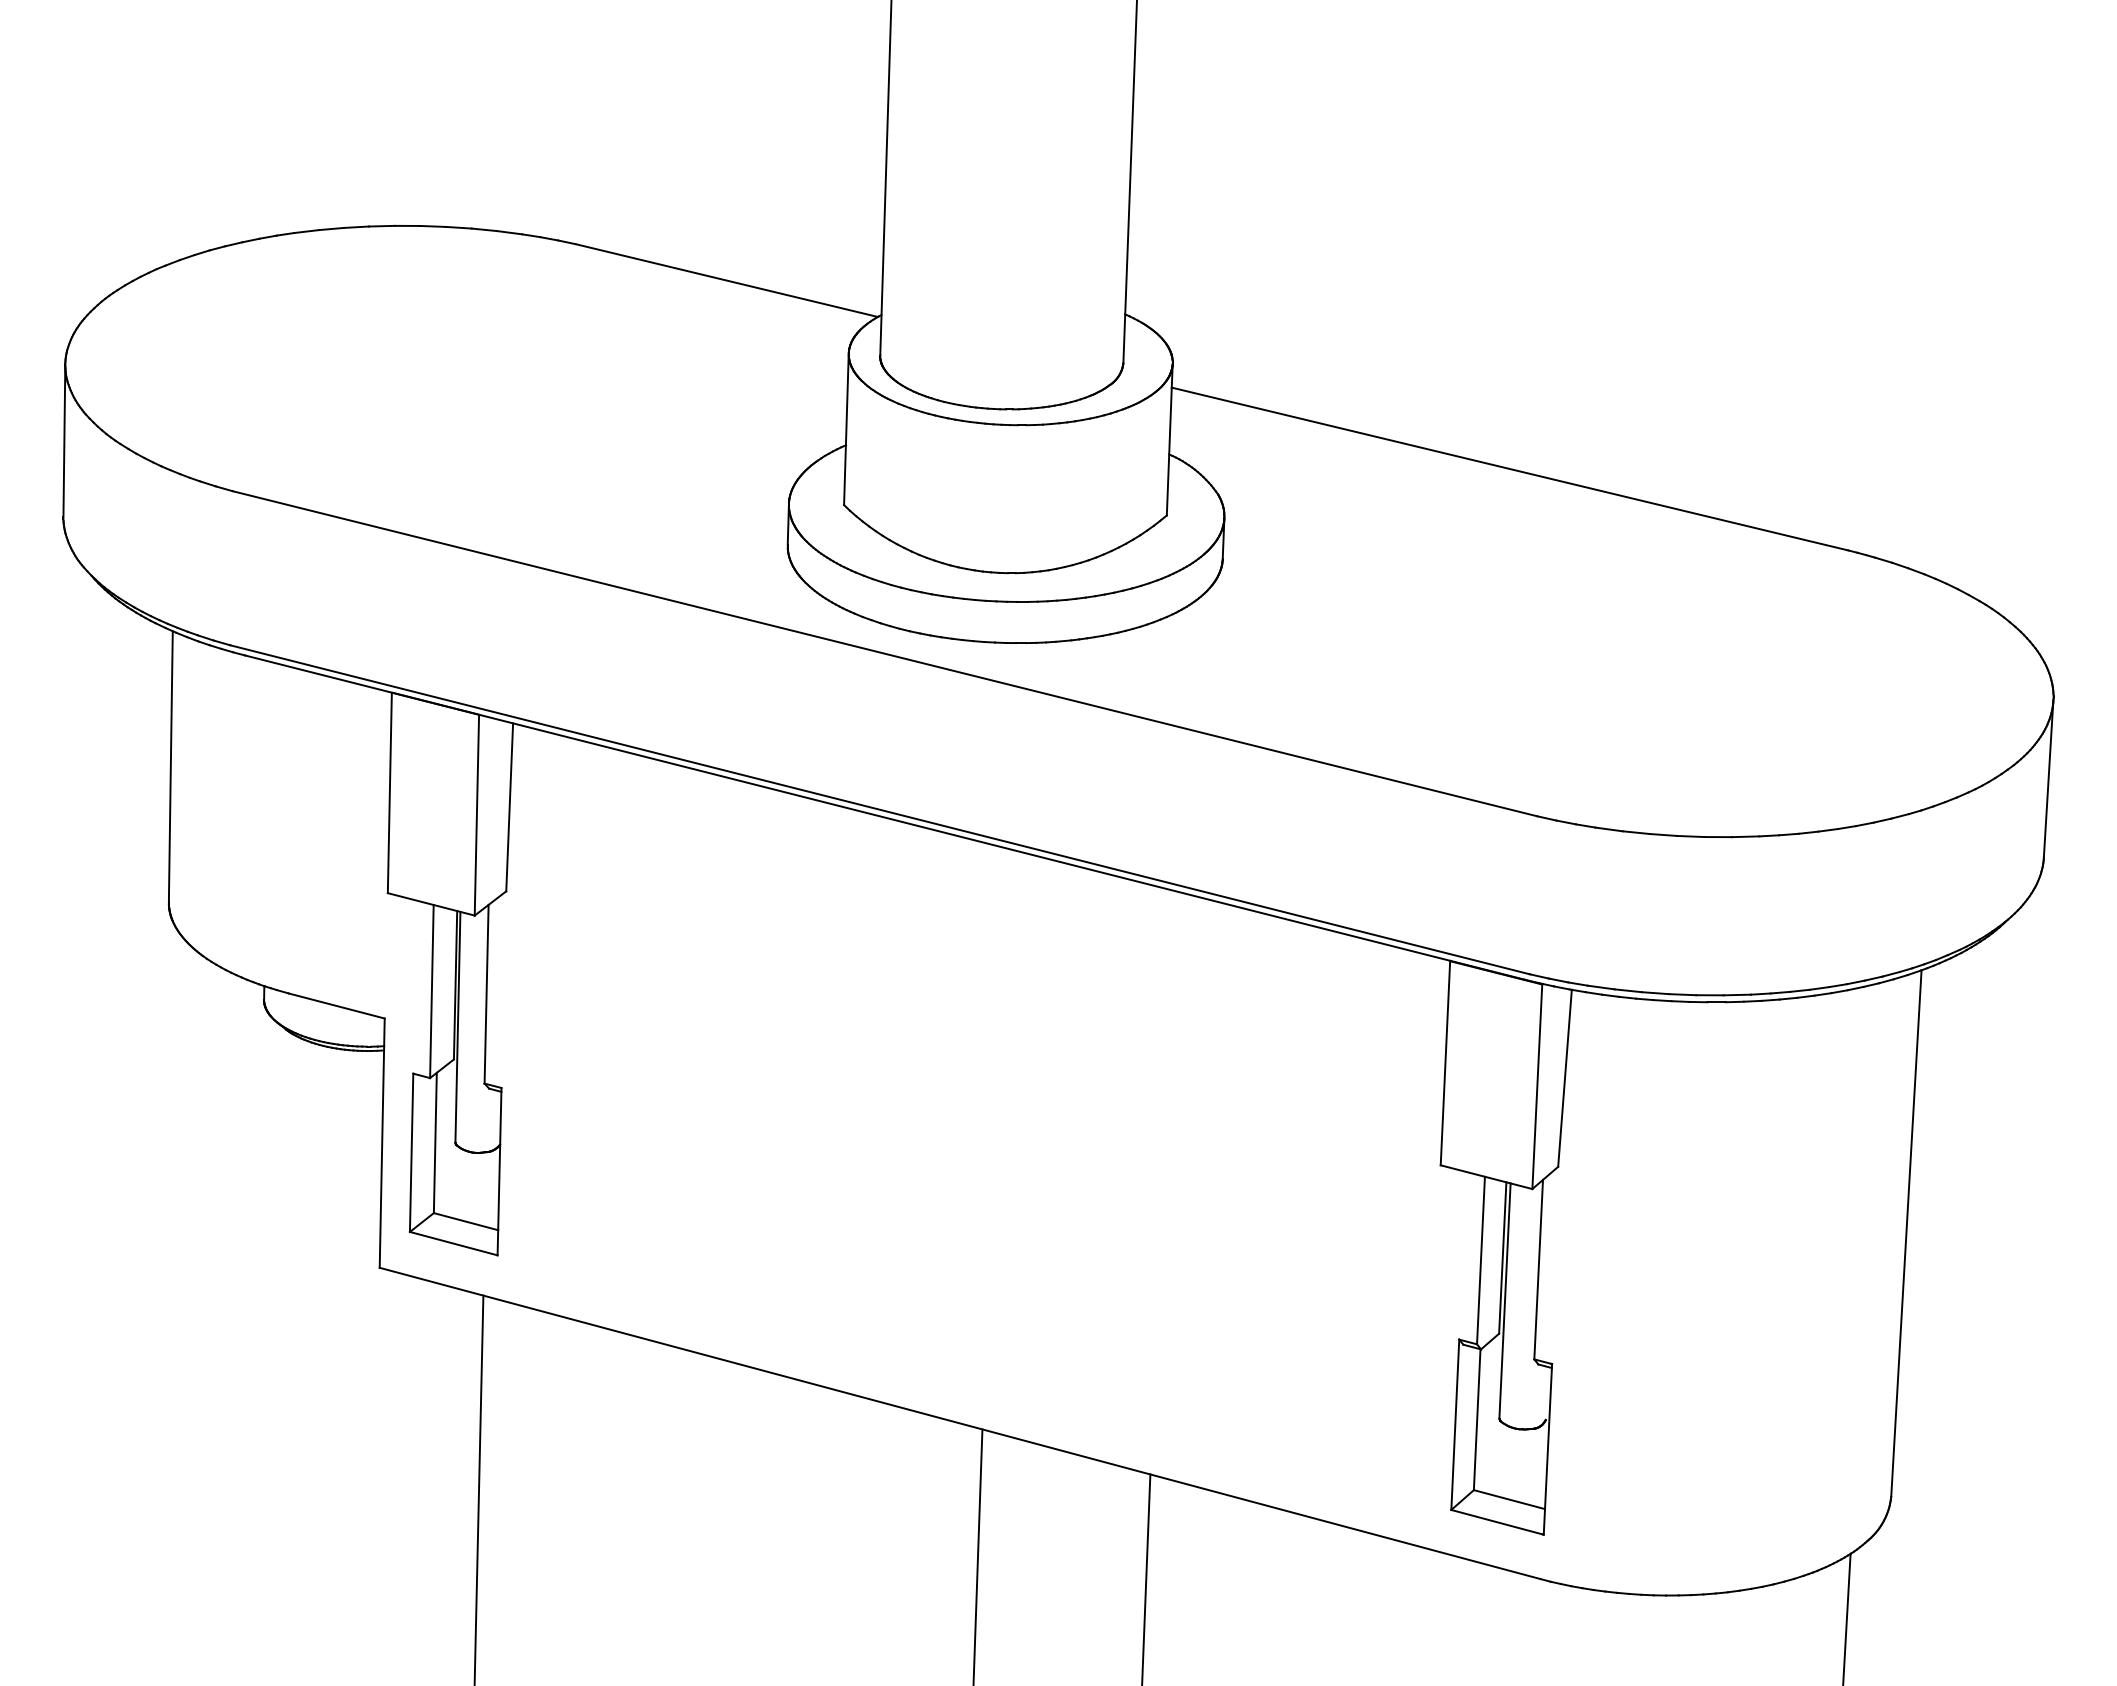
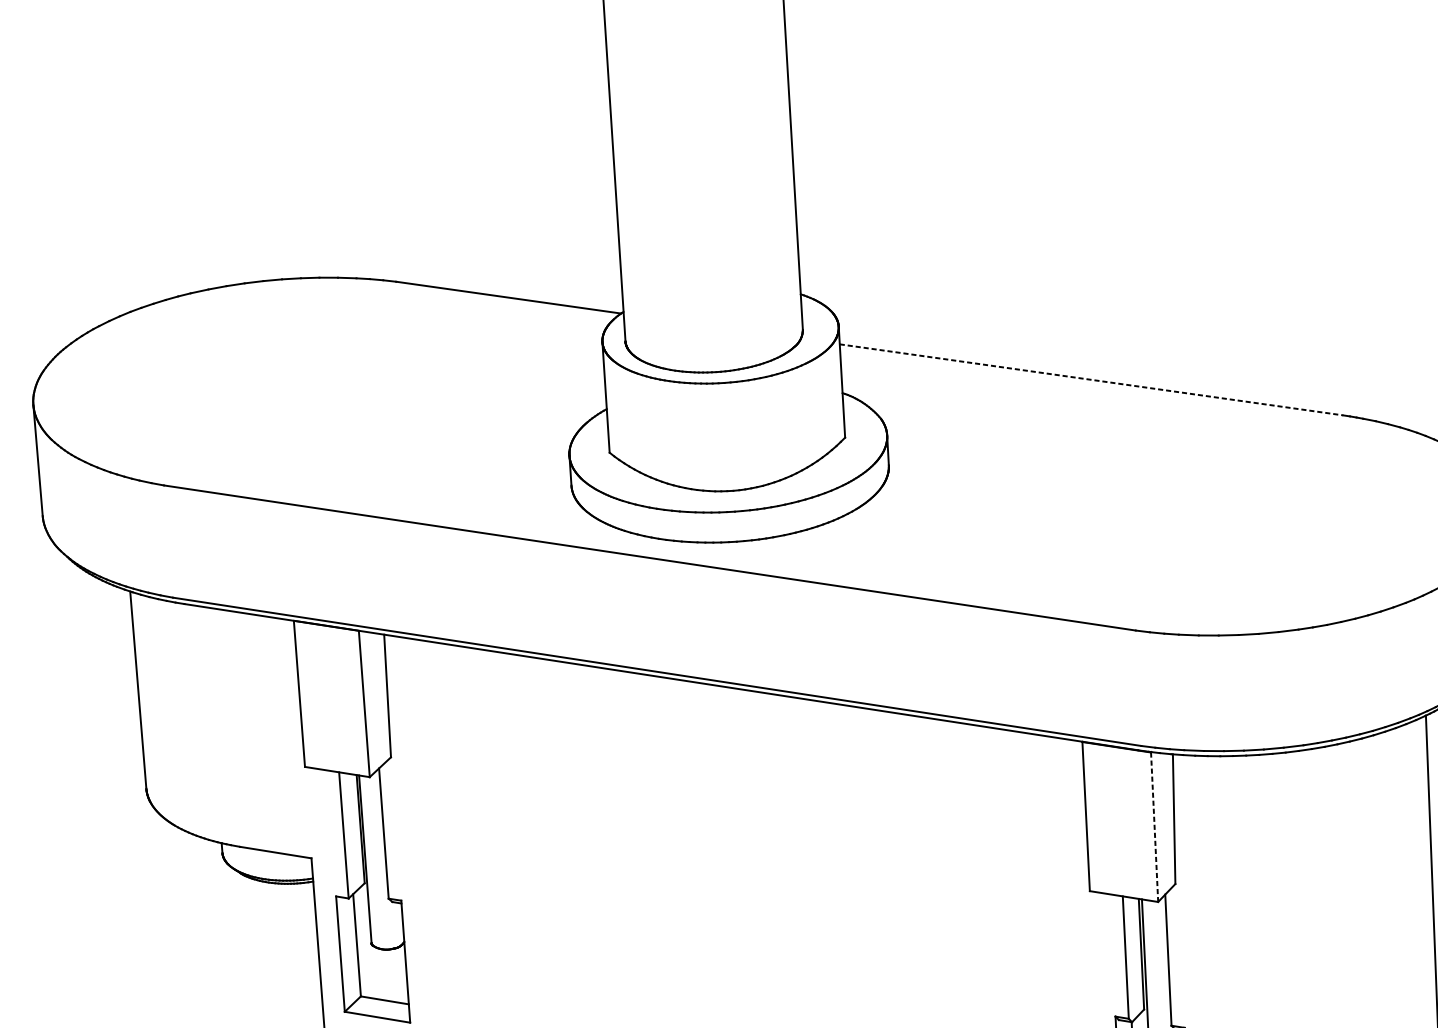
line: (1510, 469) -> (1091, 380), solid -> dashed
line: (1537, 1087) -> (1154, 827), solid -> dashed

